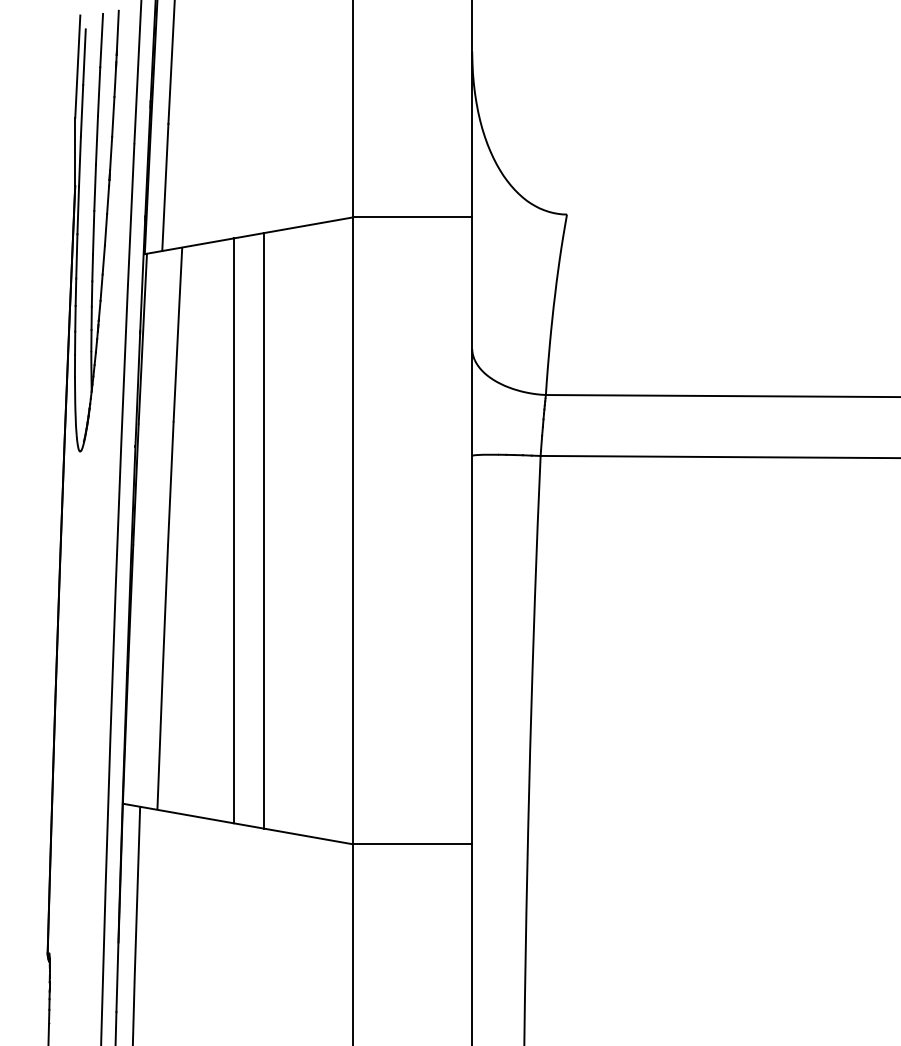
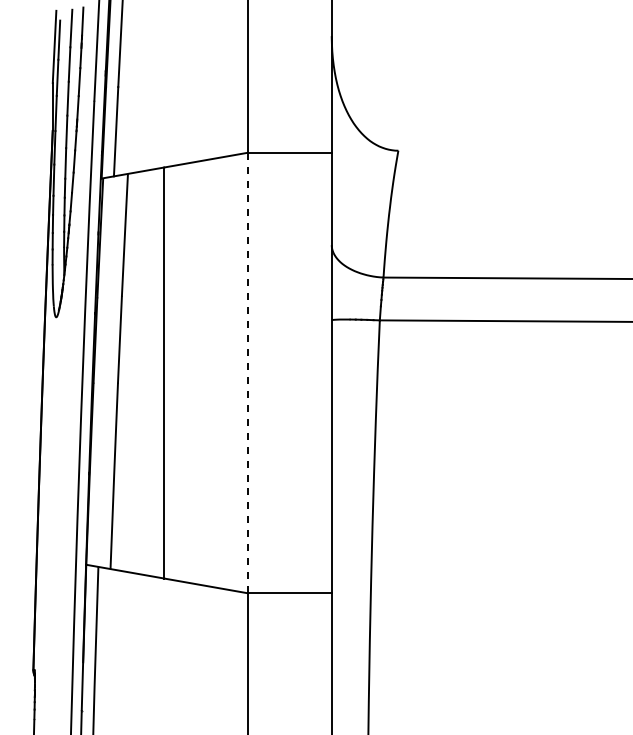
line: (264, 530) -> (185, 372), removed
line: (353, 530) -> (248, 372), solid -> dashed

